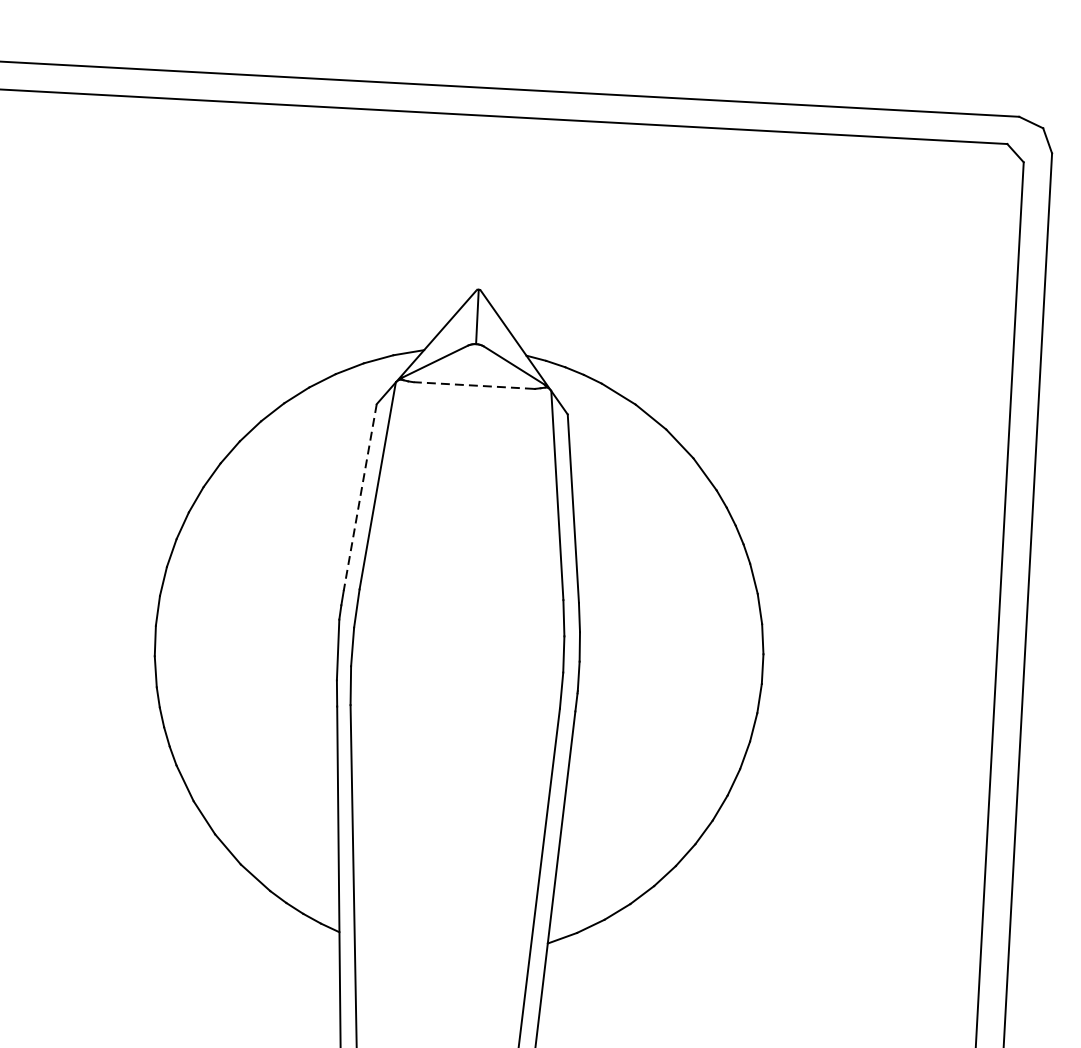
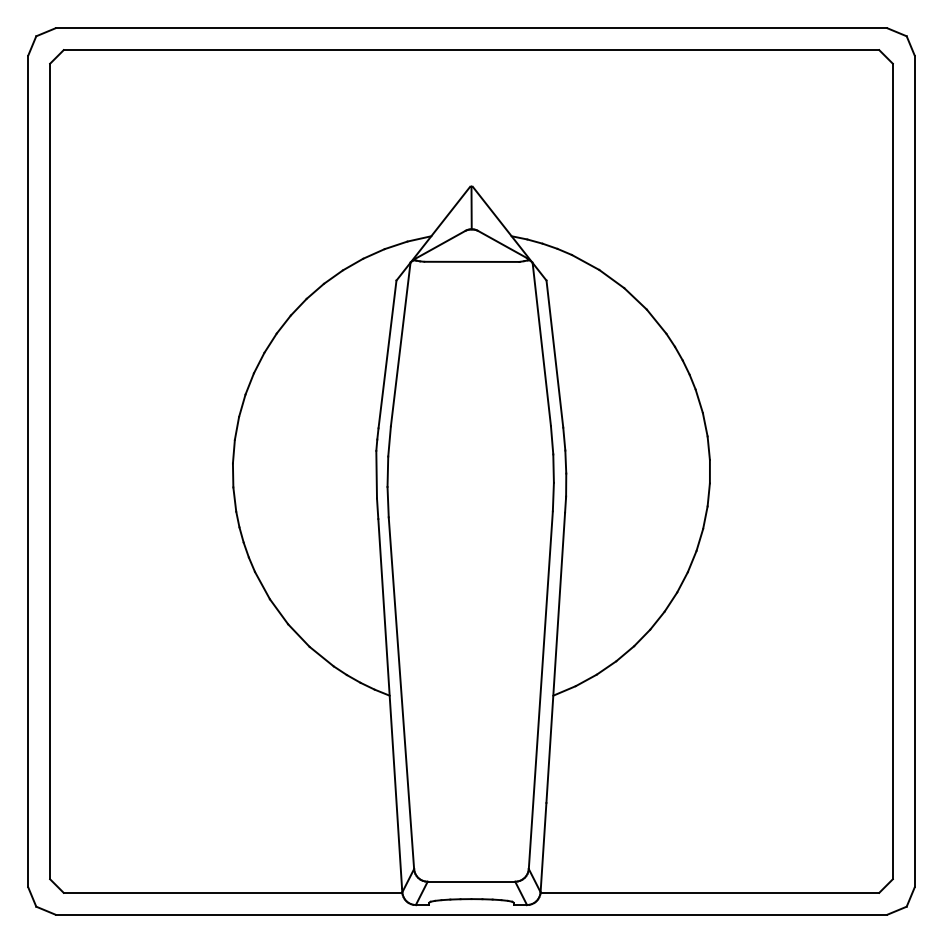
line: (473, 385) -> (471, 261), dashed -> solid
line: (360, 497) -> (387, 354), dashed -> solid

